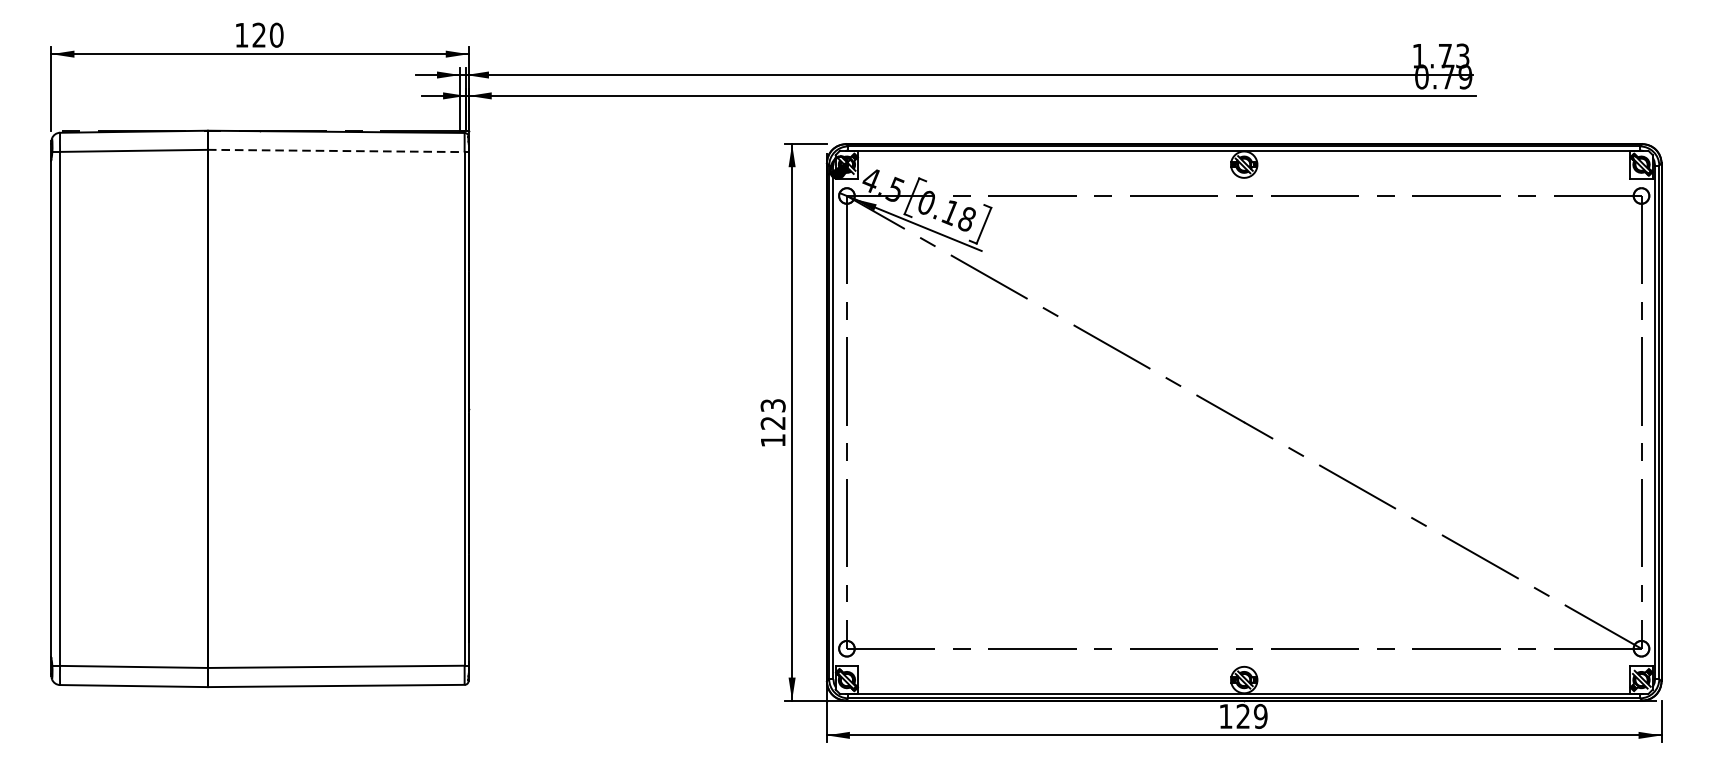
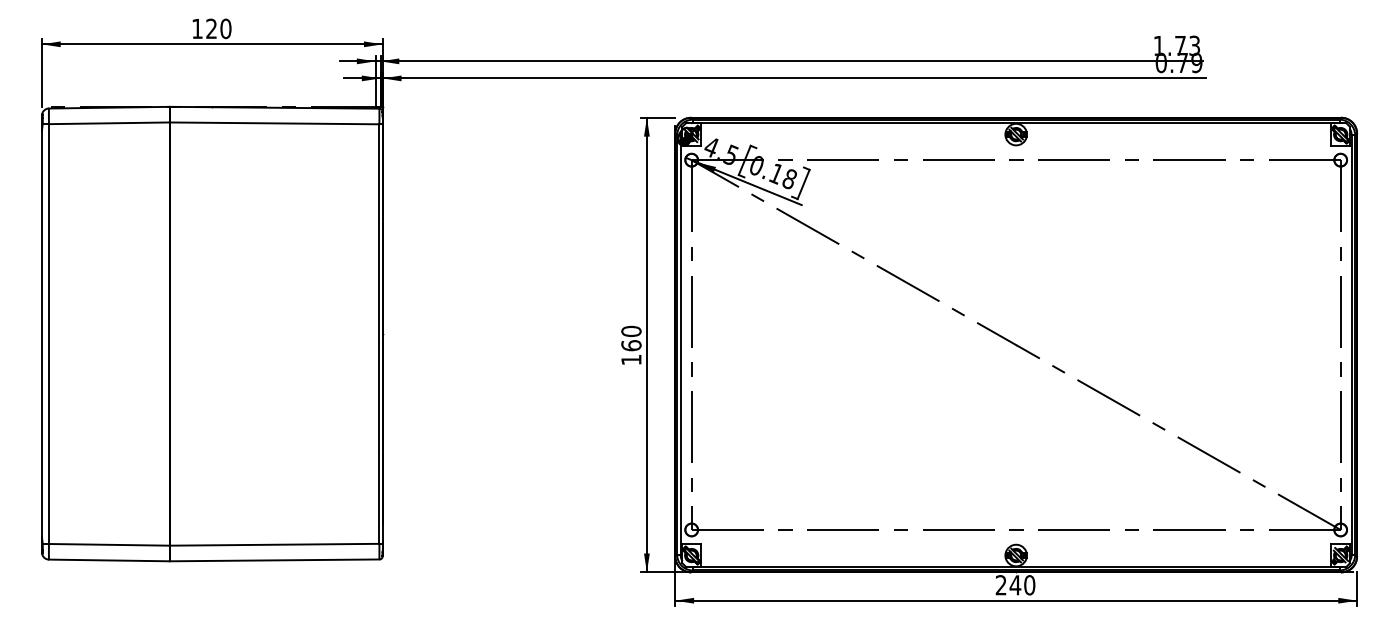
line: (336, 151) -> (274, 123), dashed -> solid
text: (773, 414) -> (631, 338), 123 -> 160
text: (1243, 716) -> (1015, 585), 129 -> 240

